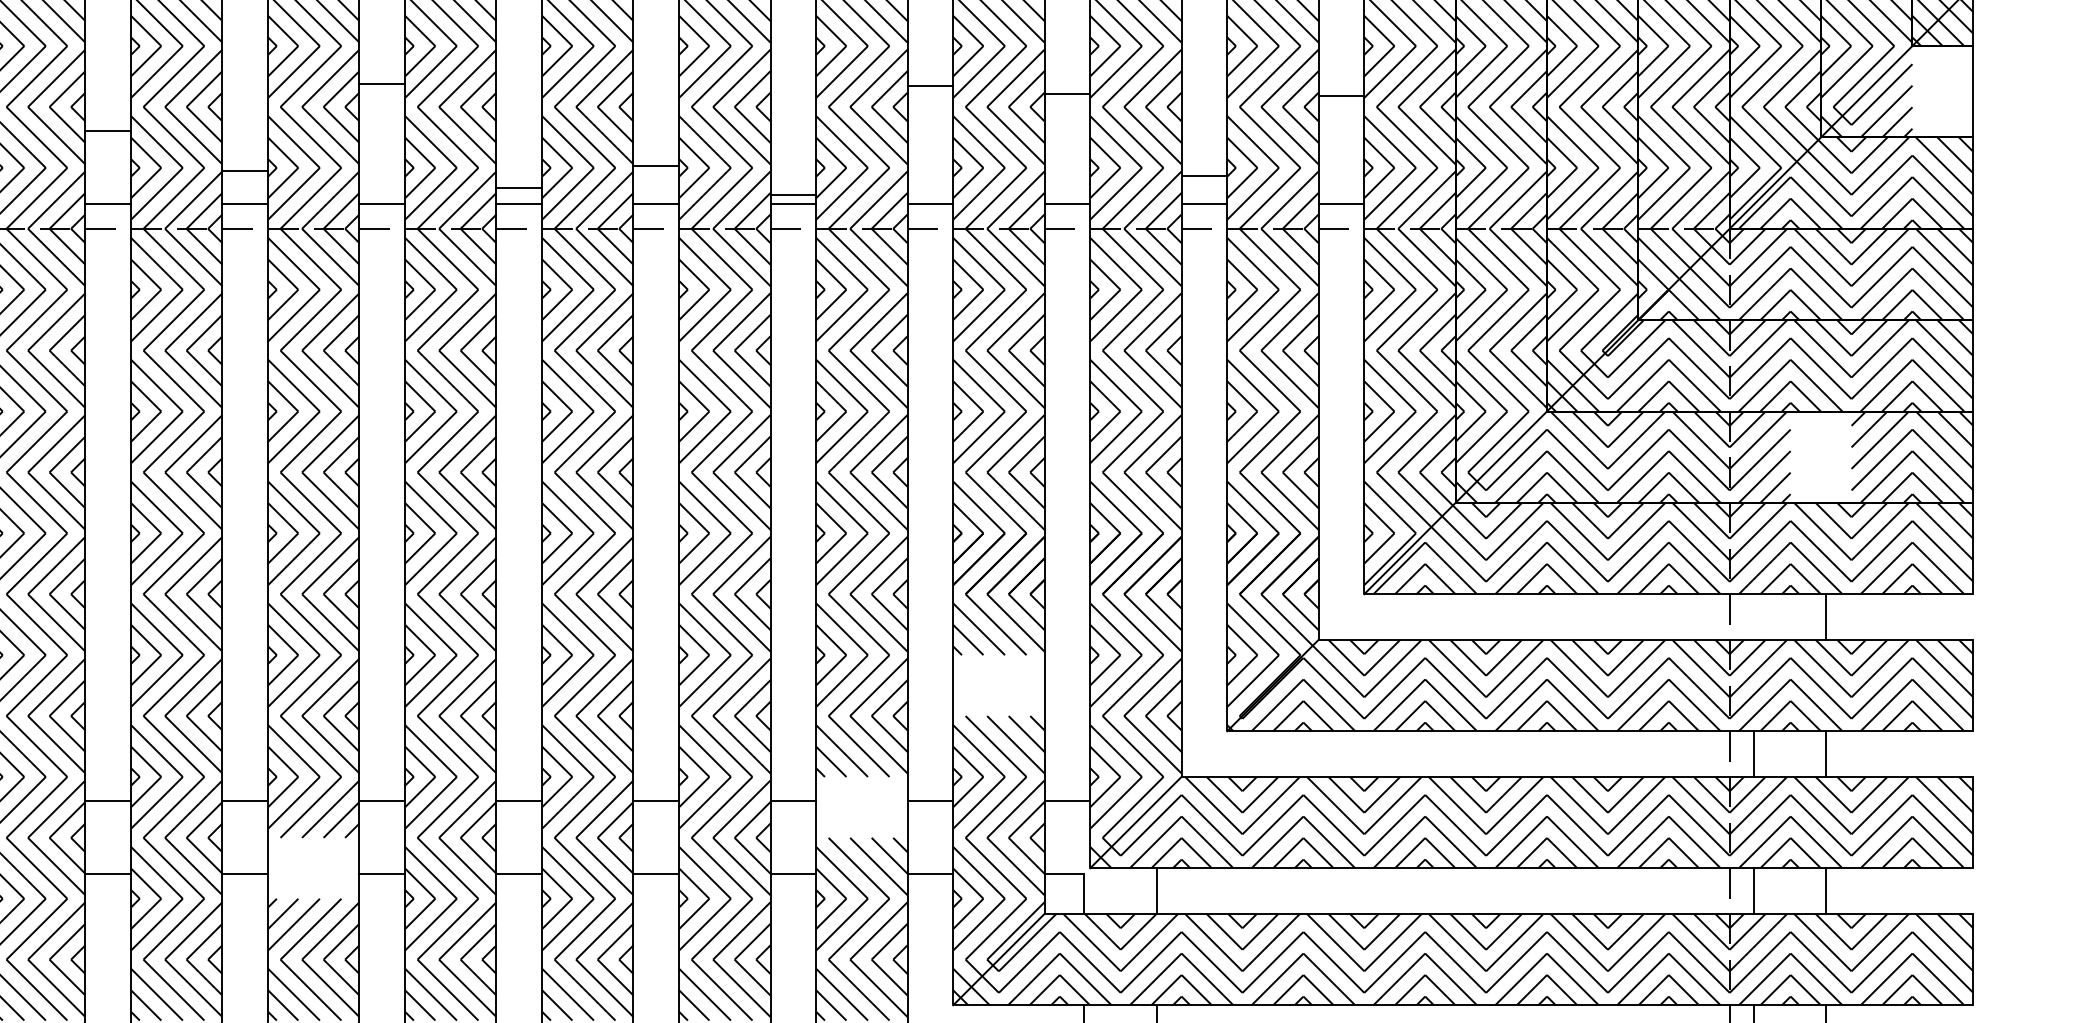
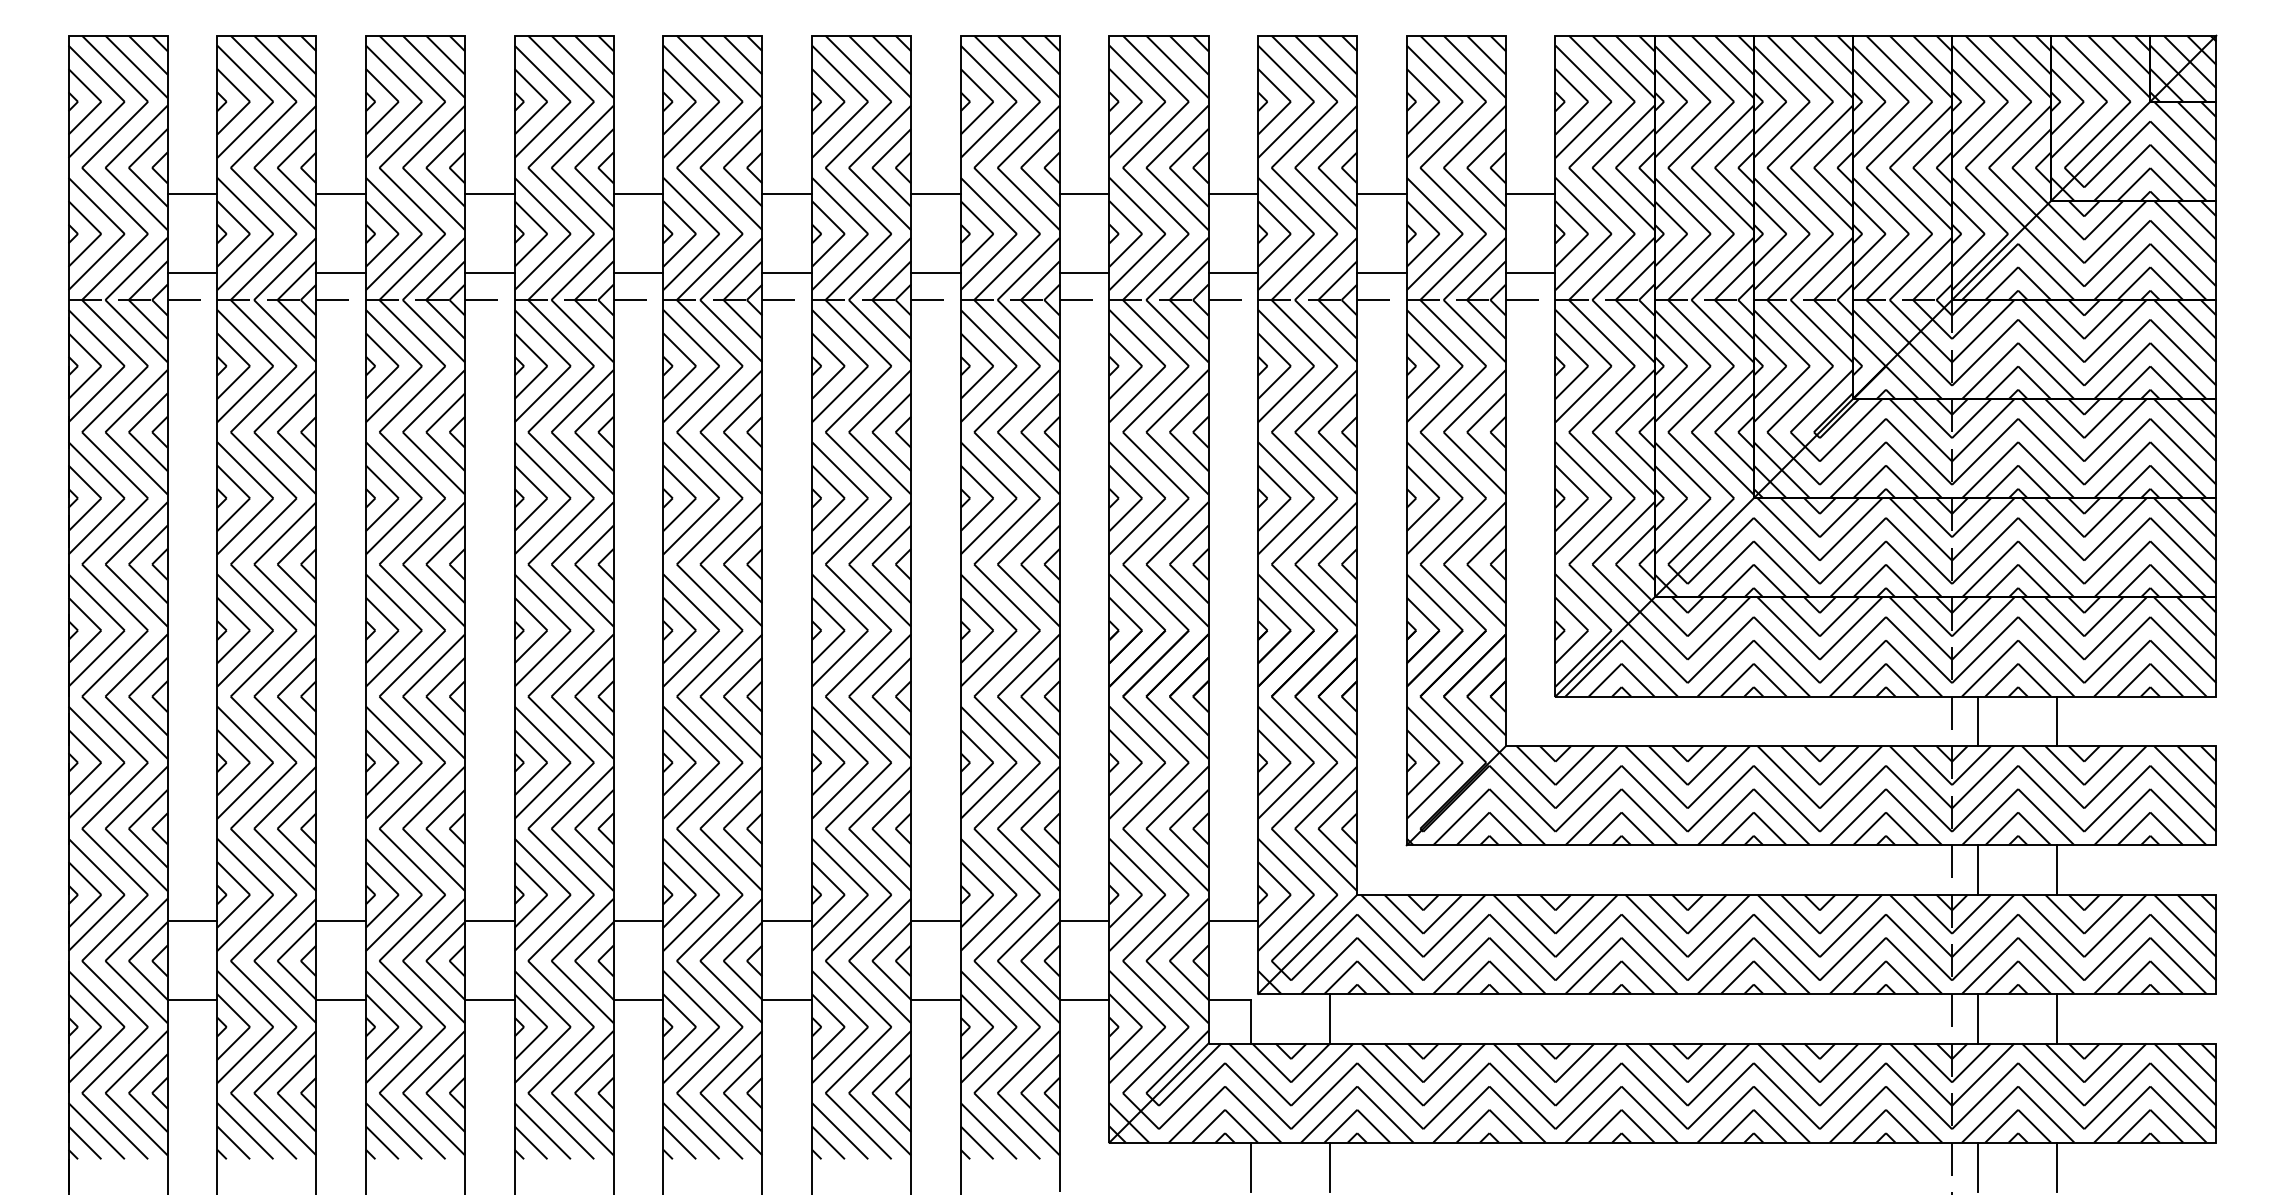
line: (381, 84) -> (489, 194), moved
line: (930, 86) -> (1084, 194), moved
hatch: (1942, 91) -> (2183, 150), added
line: (1067, 94) -> (1233, 194), moved
line: (1341, 96) -> (1530, 194), moved
line: (656, 166) -> (787, 194), moved
line: (244, 171) -> (340, 194), moved
line: (1203, 176) -> (1381, 194), moved
line: (519, 187) -> (638, 194), moved
line: (792, 195) -> (935, 194), moved
hatch: (1821, 456) -> (2051, 547), added
line: (1754, 617) -> (1978, 721), added
hatch: (998, 685) -> (1158, 795), added
hatch: (861, 807) -> (1009, 927), added
hatch: (313, 868) -> (415, 994), added

